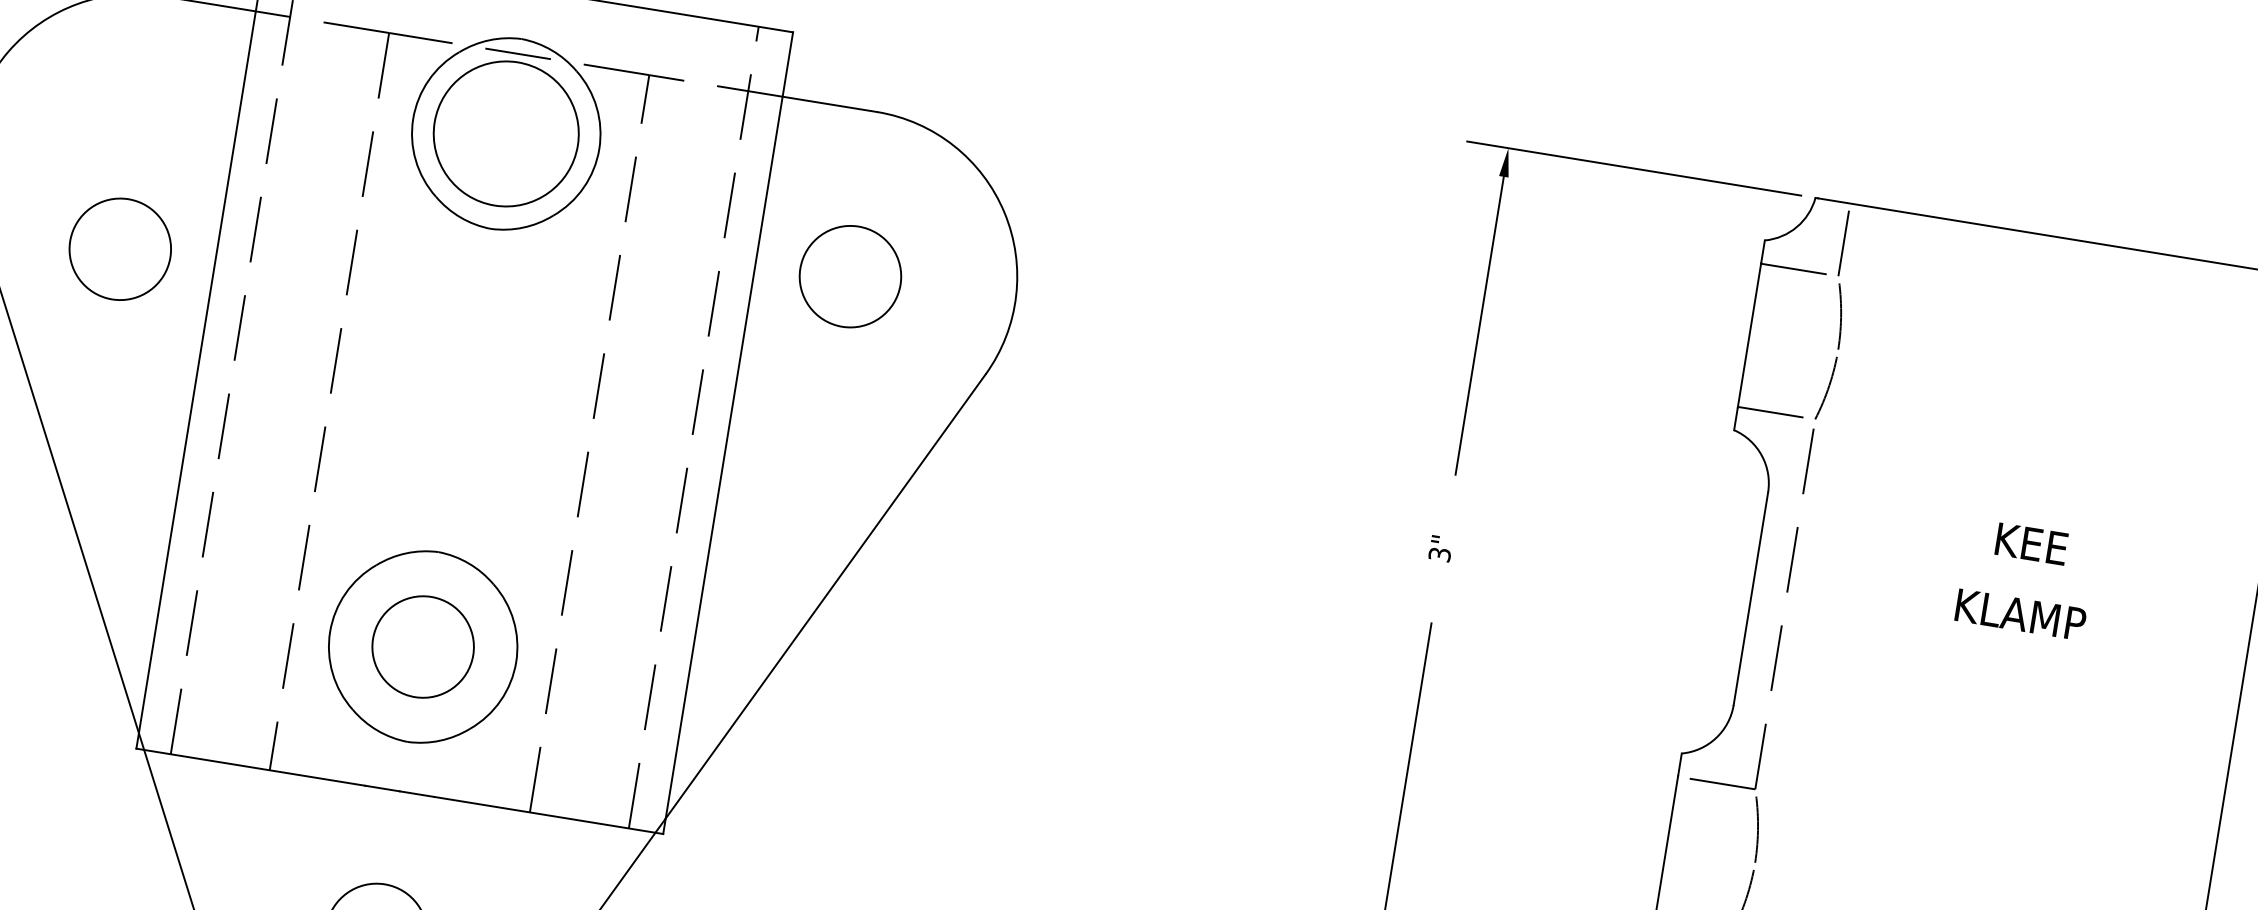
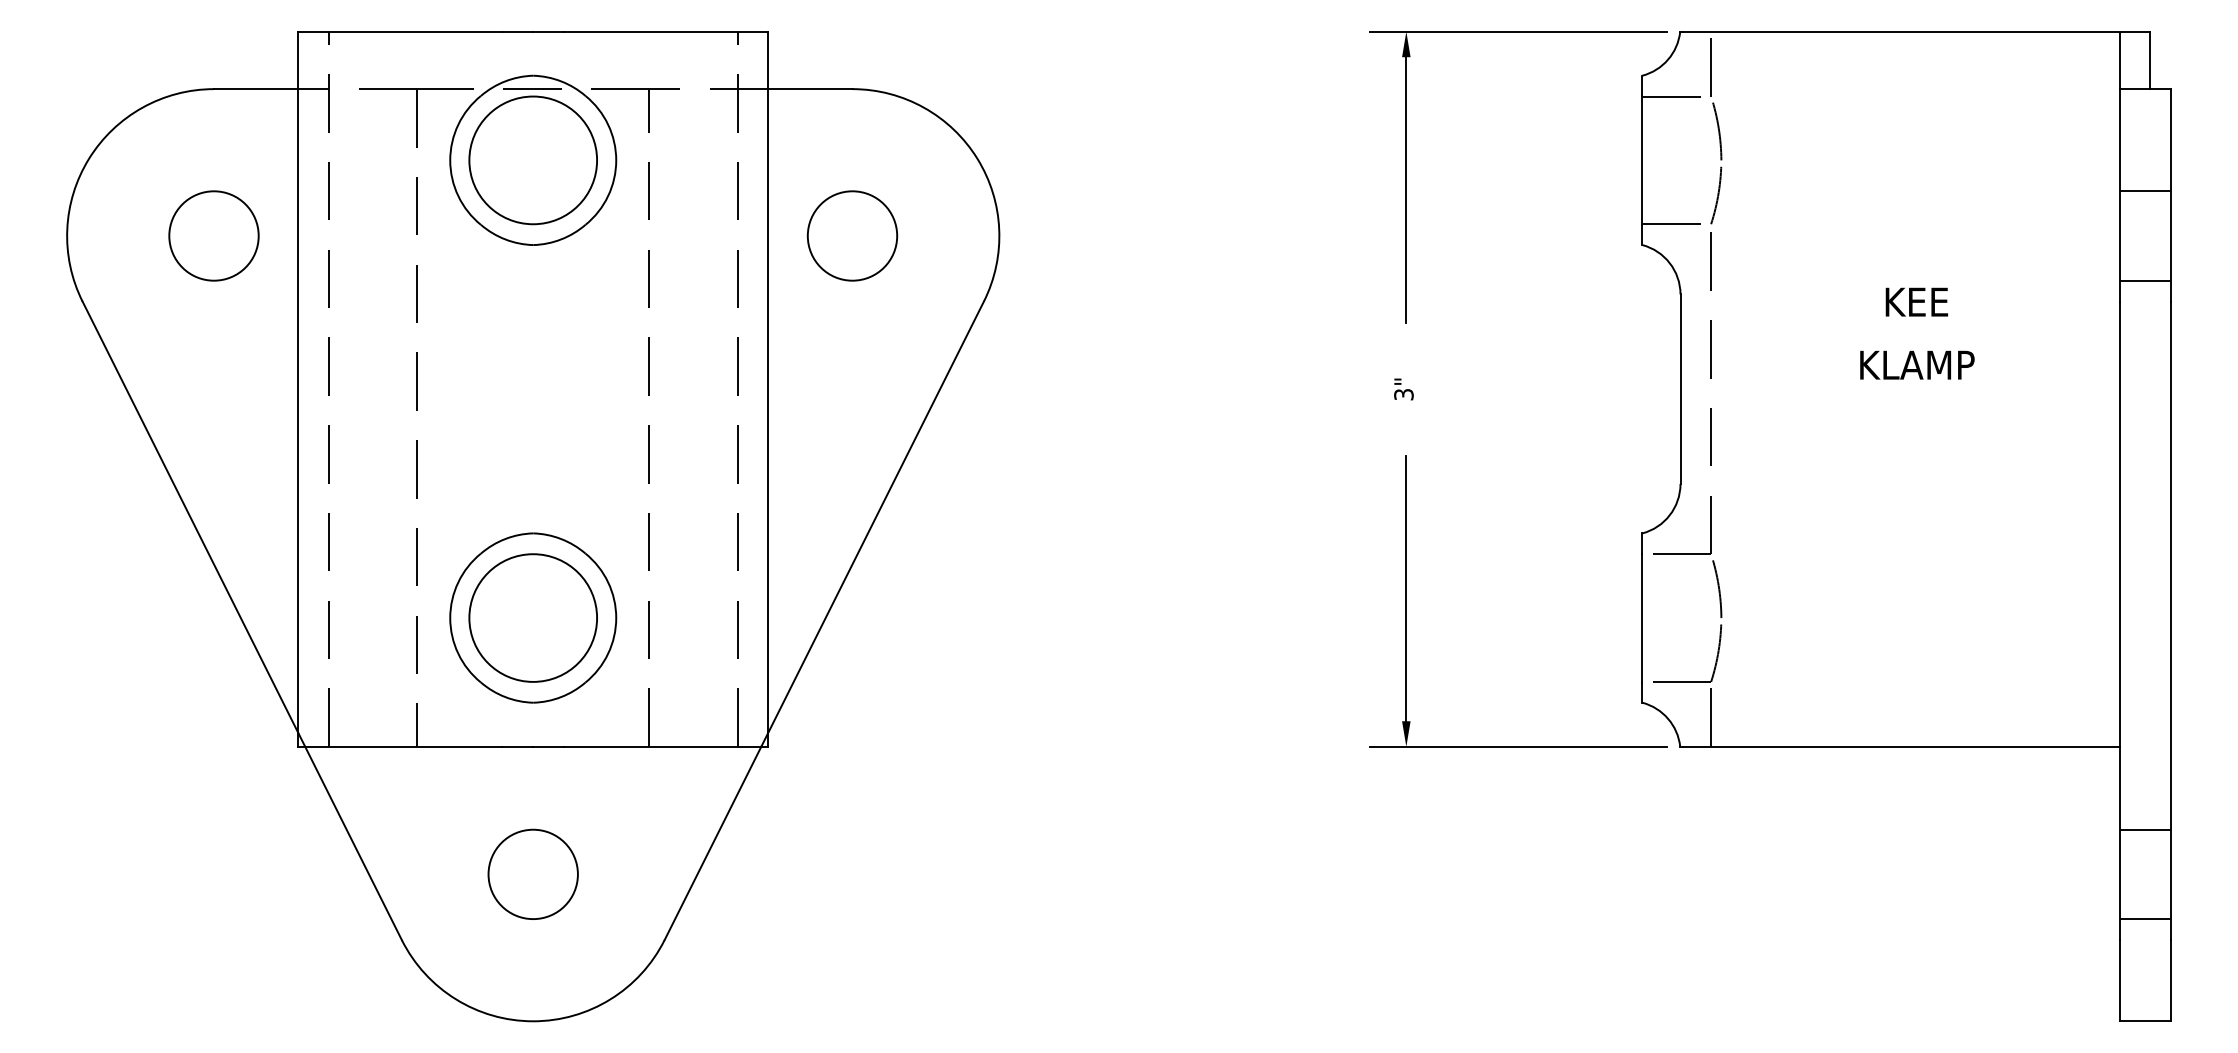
circle: (119, 248) -> (213, 235), moved
circle: (423, 646) -> (533, 617), size x1.43

